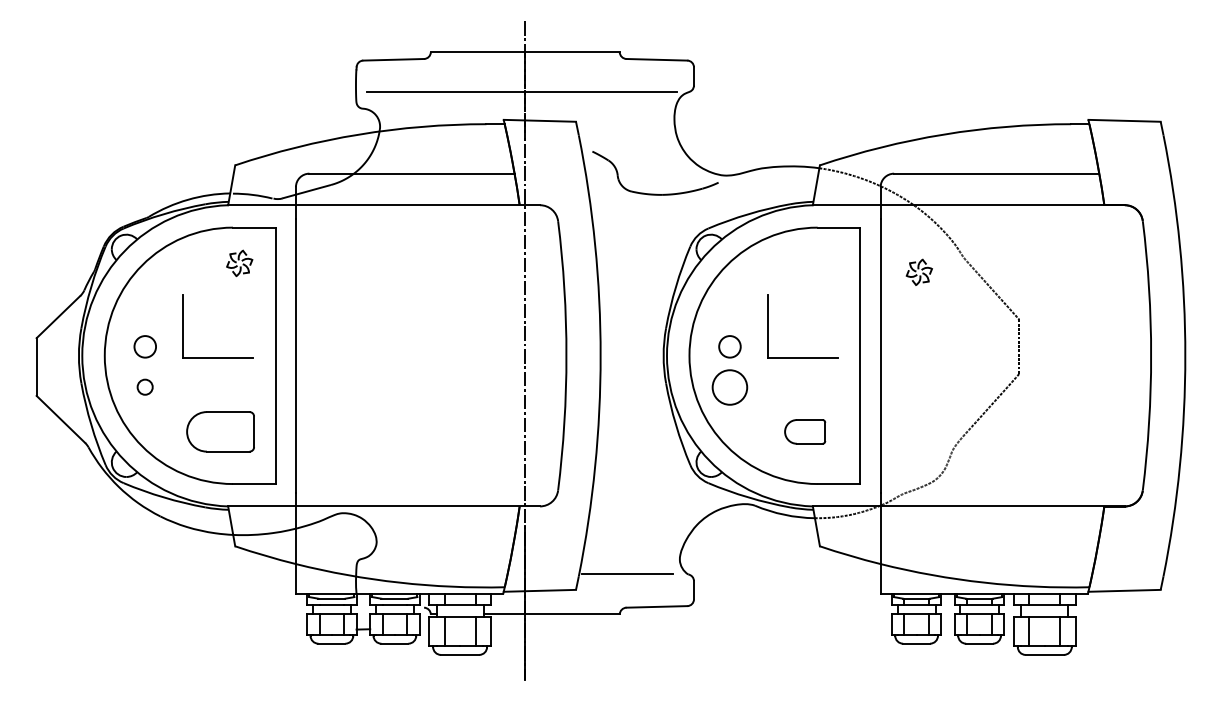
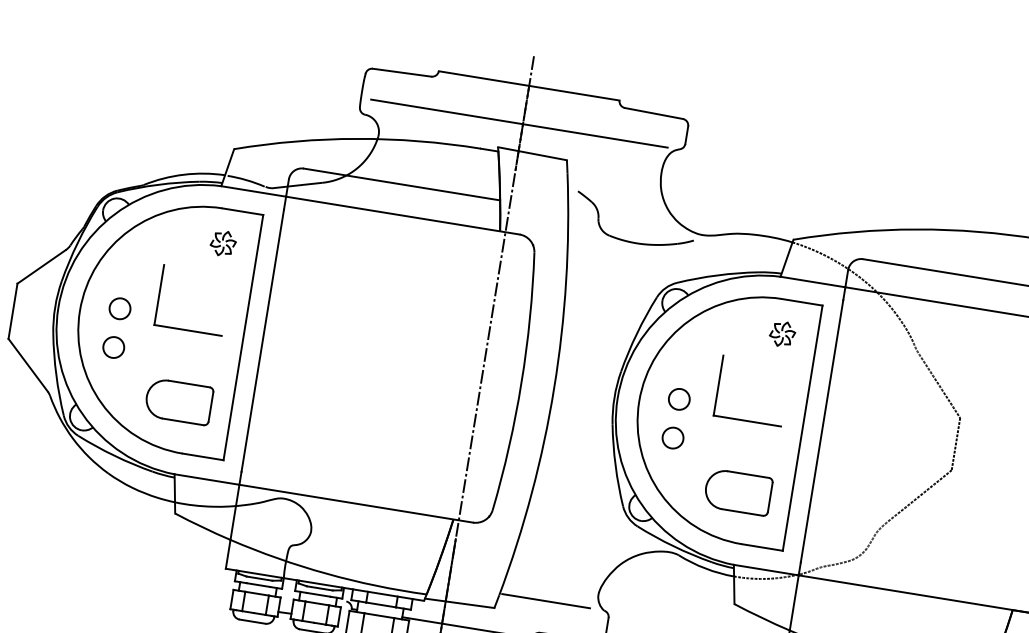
part: (918, 271) -> (781, 333), moved
circle: (144, 386) -> (113, 346), size x1.43
circle: (729, 386) -> (672, 437), size x0.62
part: (804, 431) -> (737, 491), size x1.67

